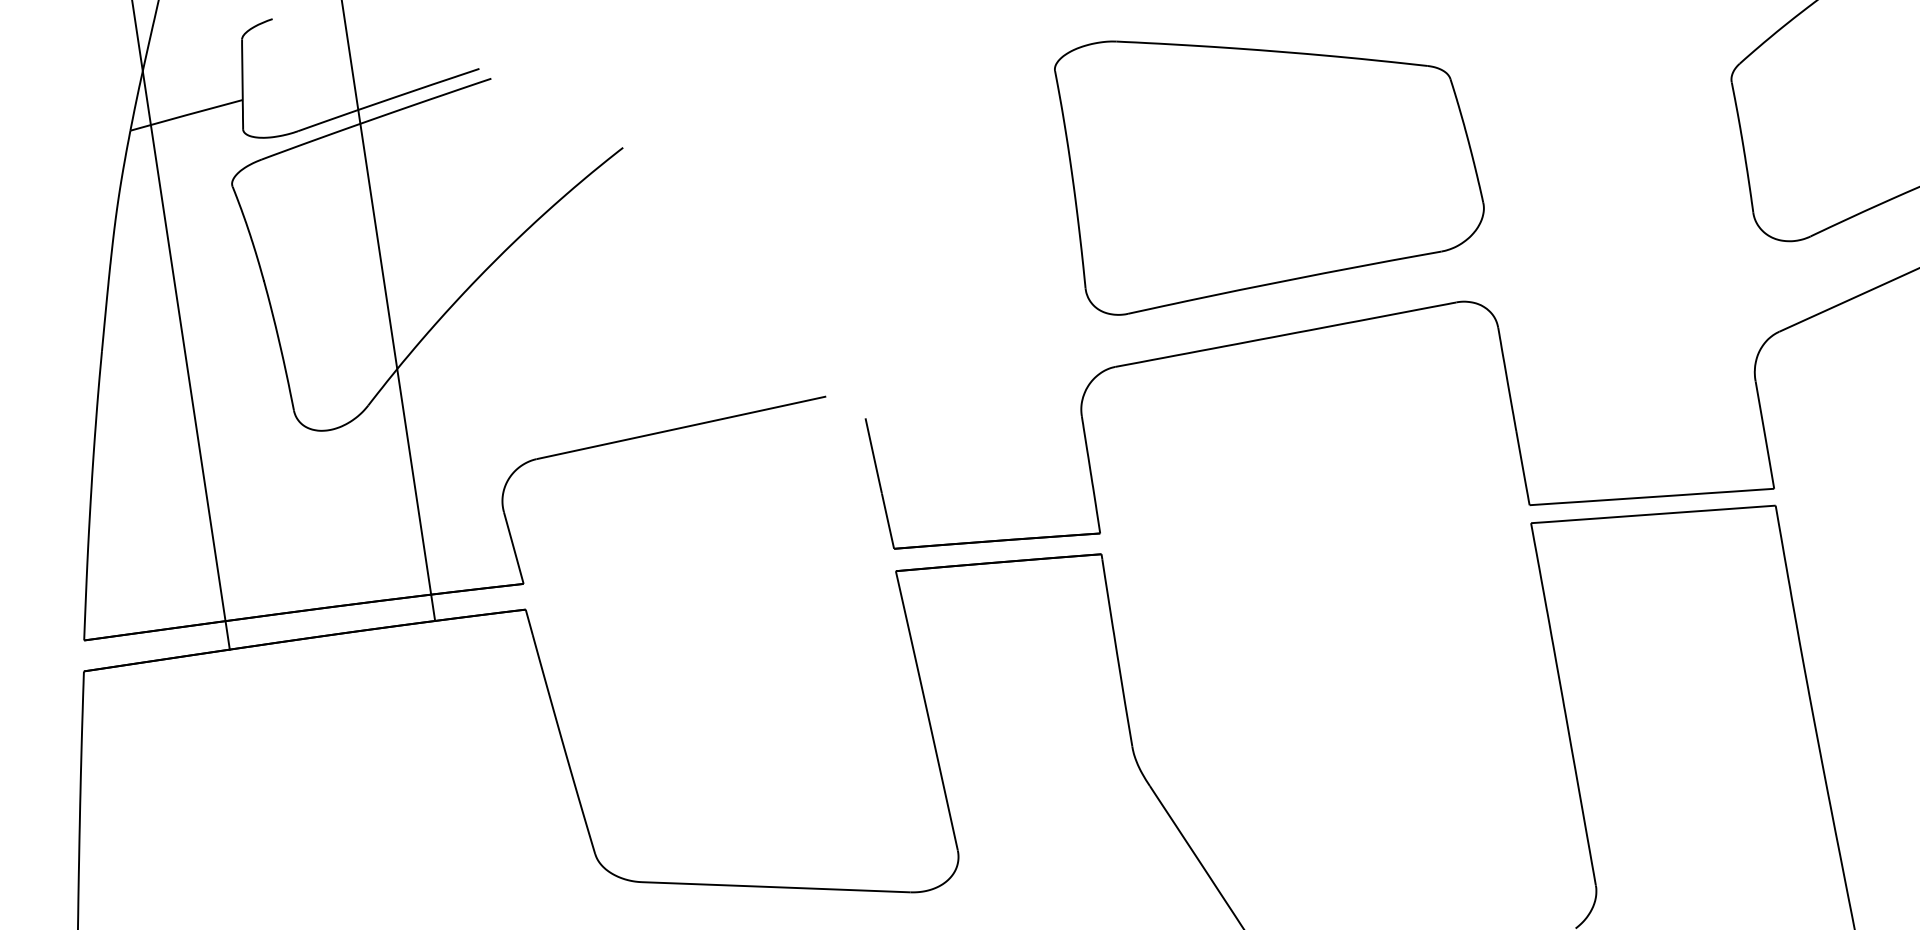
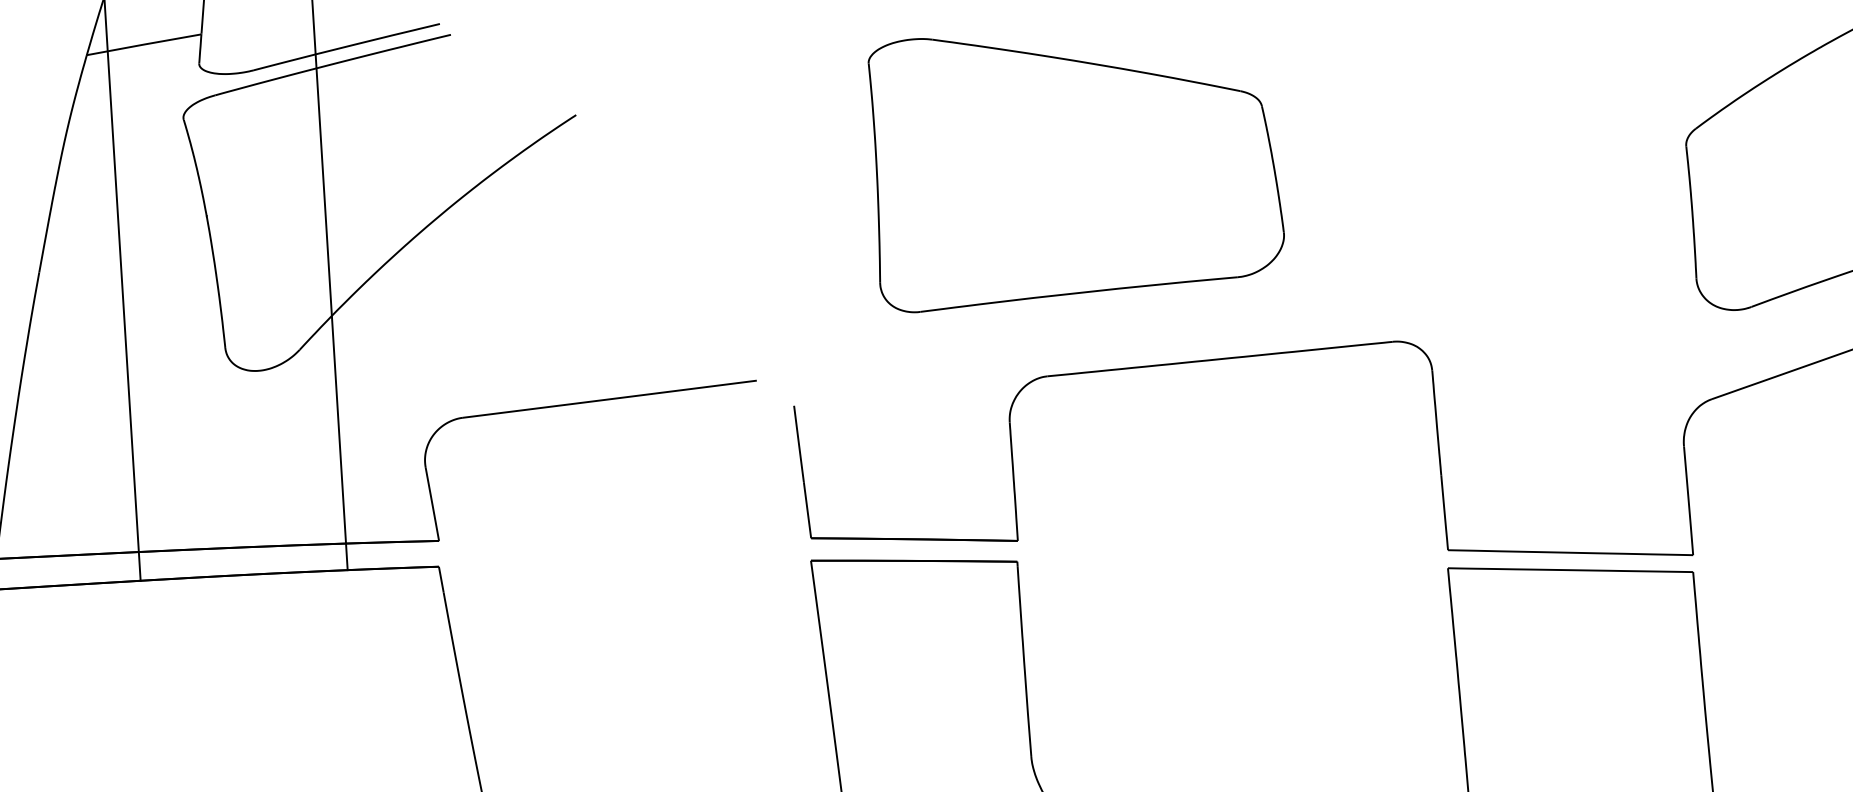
part: (1269, 177) -> (1073, 188), moved

